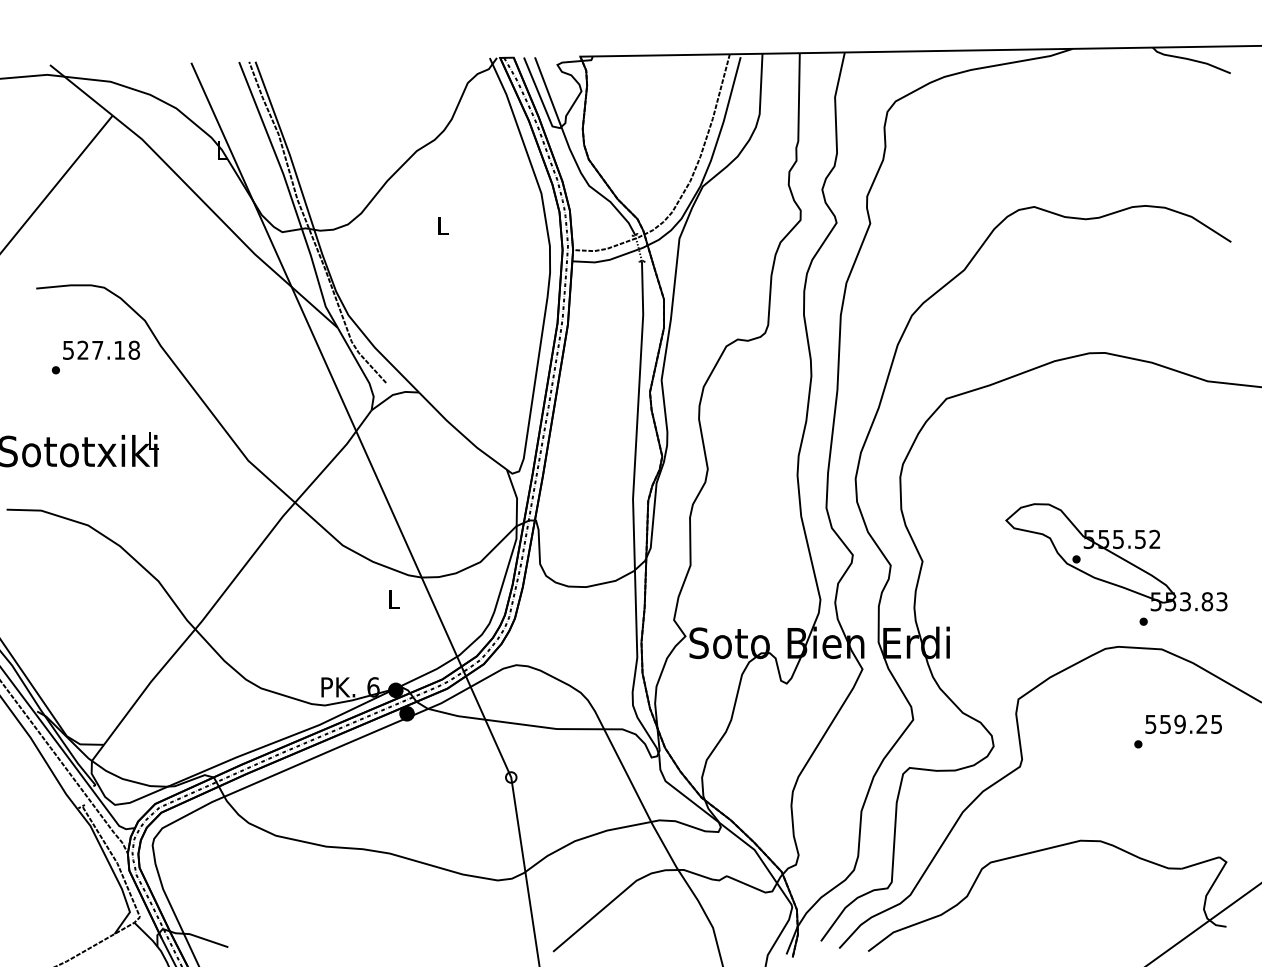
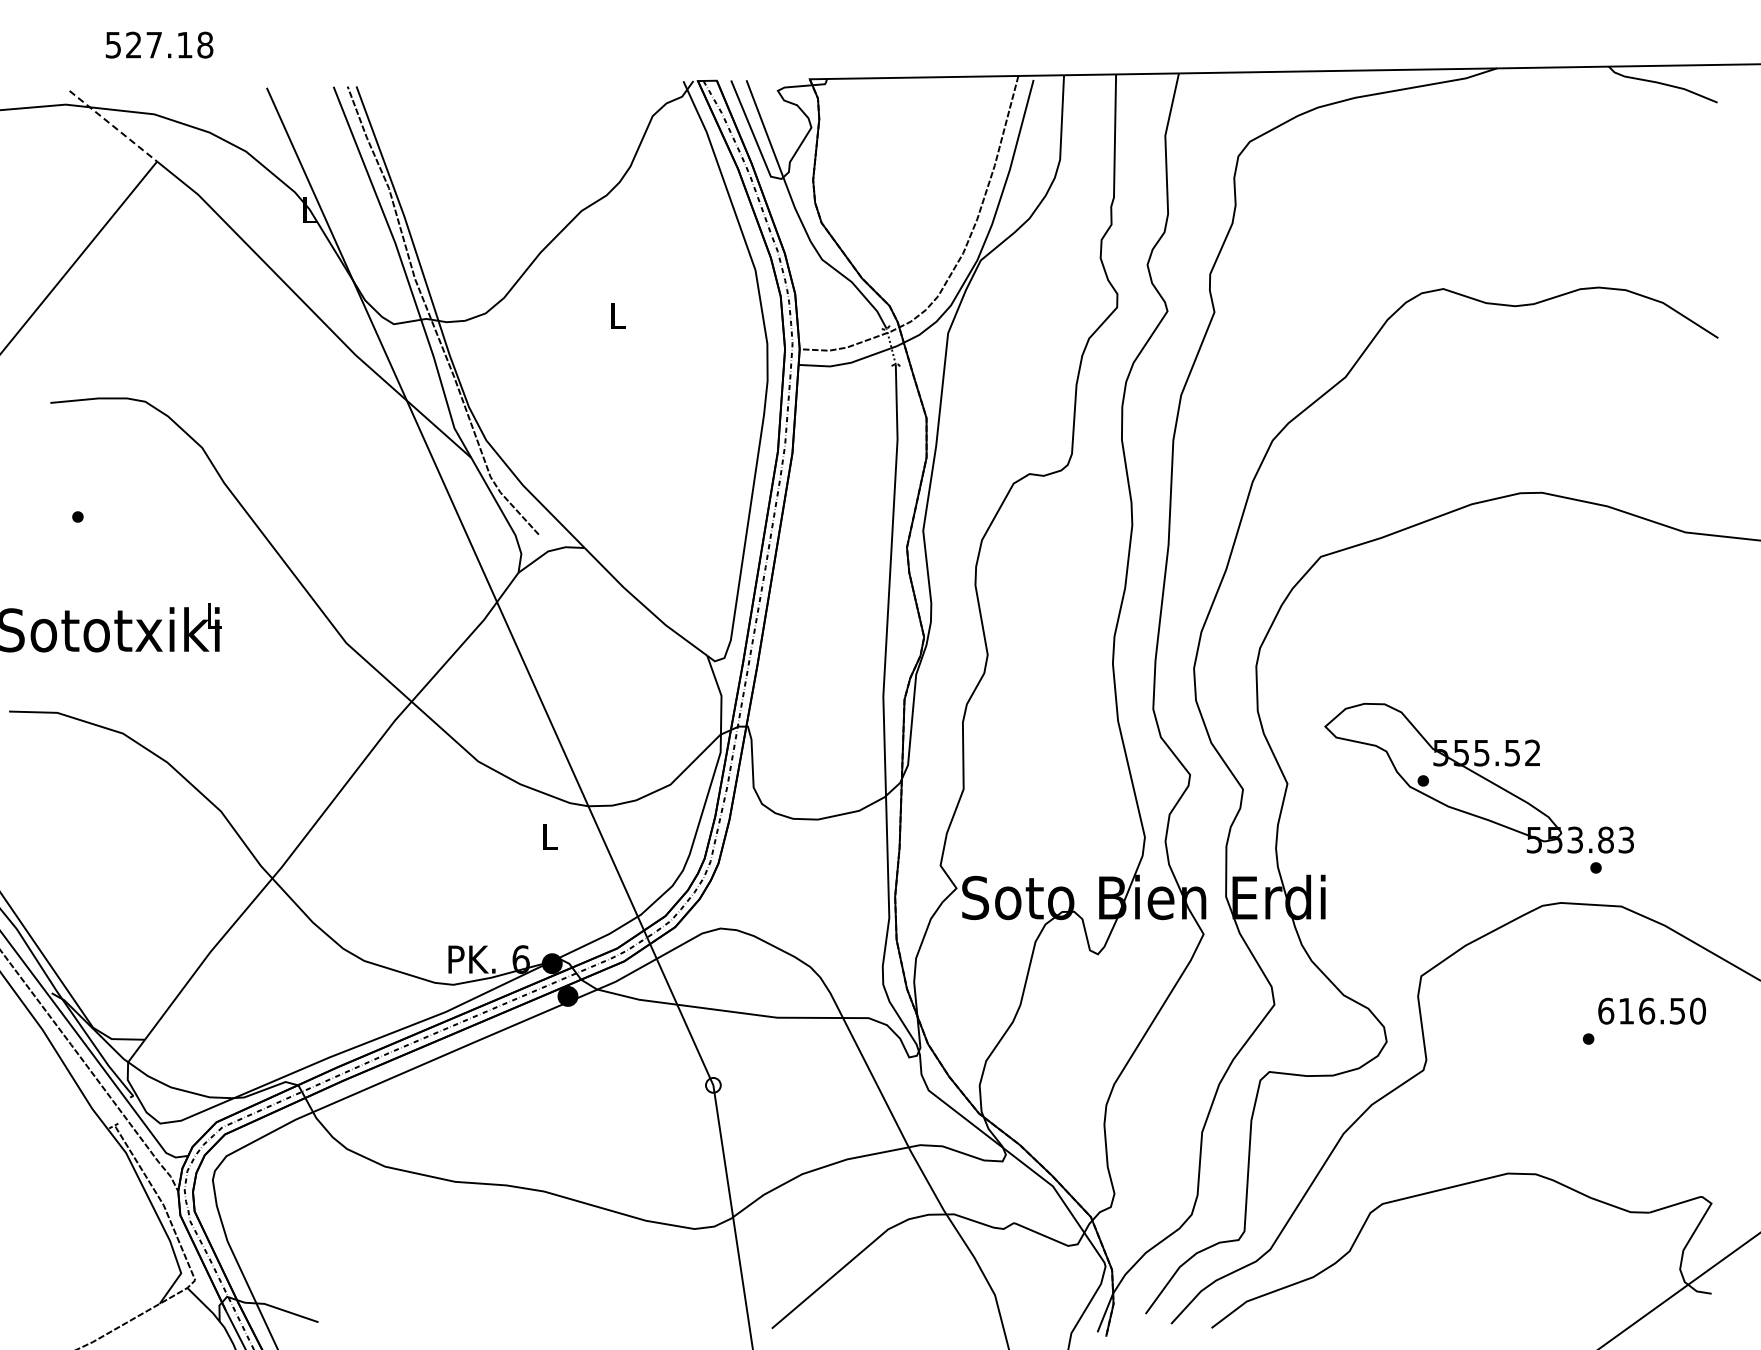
line: (81, 90) -> (113, 126), solid -> dashed
text: (101, 349) -> (159, 44), moved
part: (1116, 557) -> (1478, 778), moved
text: (1184, 723) -> (1652, 1010), 559.25 -> 616.50

